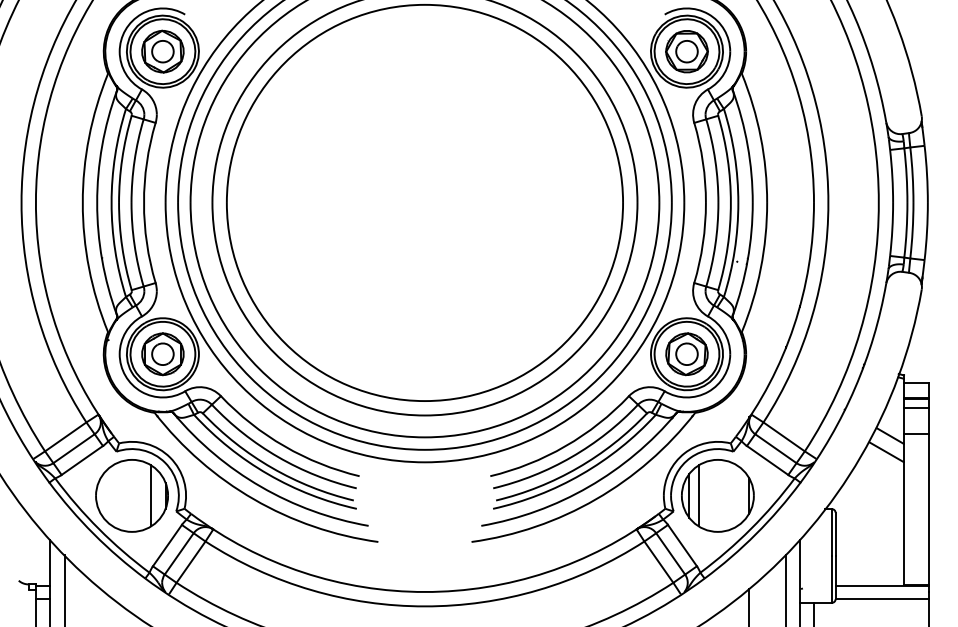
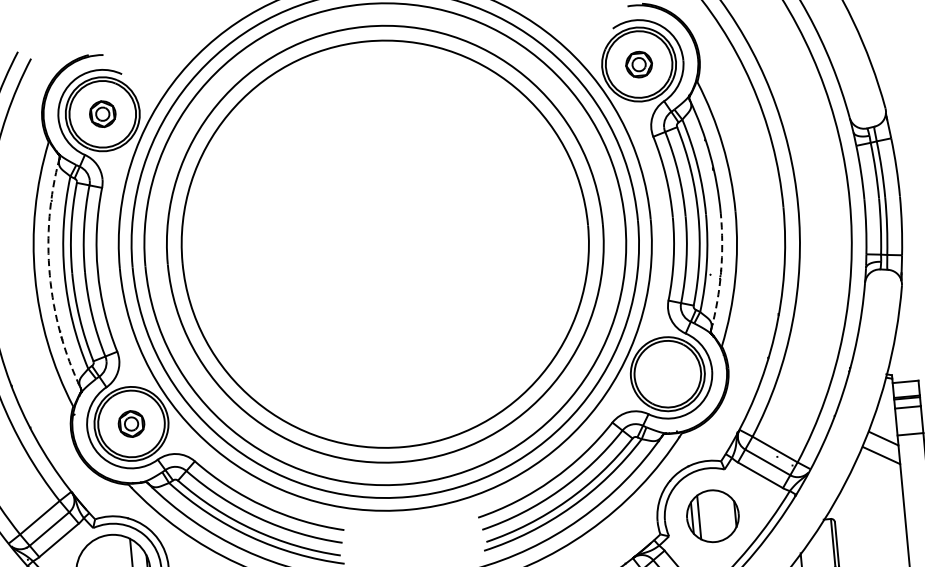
part: (162, 51) -> (102, 114), size x0.6
part: (686, 51) -> (638, 64), size x0.6
arc: (97, 202) -> (50, 274), solid -> dashed
arc: (747, 260) -> (720, 272), solid -> dashed
part: (162, 354) -> (131, 424), size x0.6
part: (686, 354) -> (667, 374), removed
part: (717, 495) -> (712, 515), size x0.7

